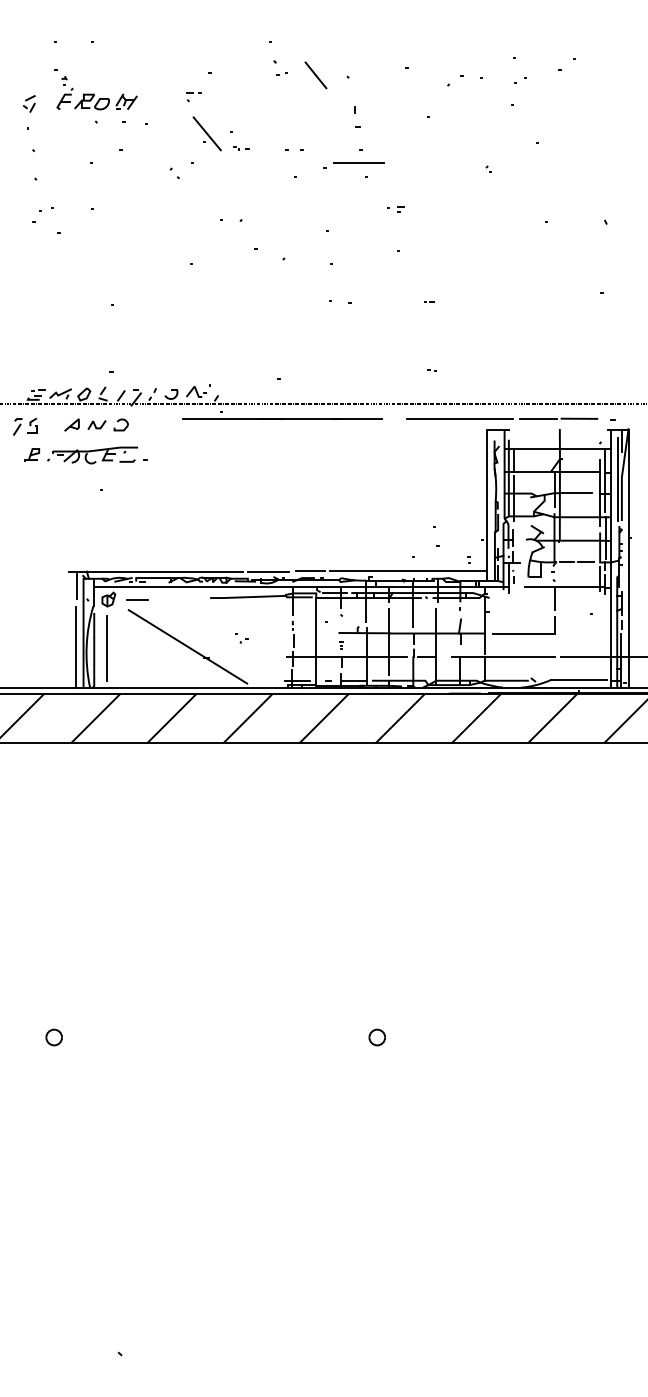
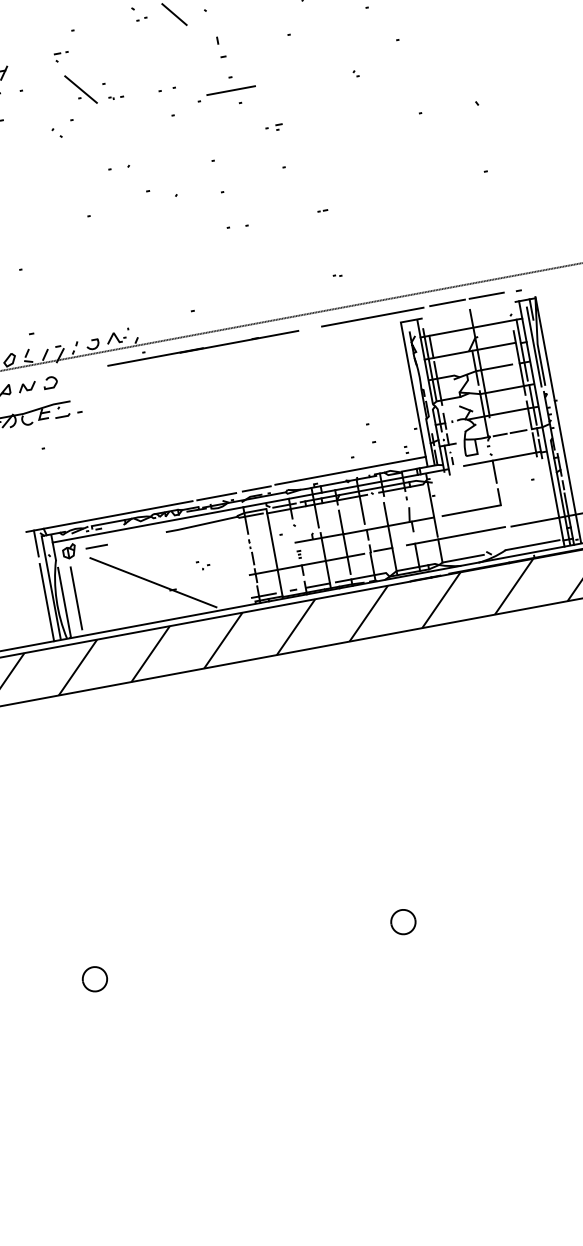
part: (53, 1037) -> (94, 979), size x1.6
part: (376, 1037) -> (402, 922), size x1.6

